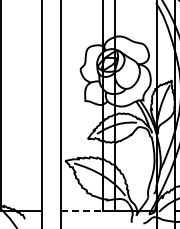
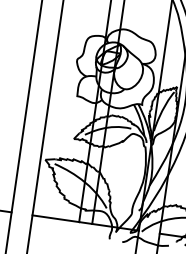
line: (82, 211) -> (56, 218), dashed -> solid

